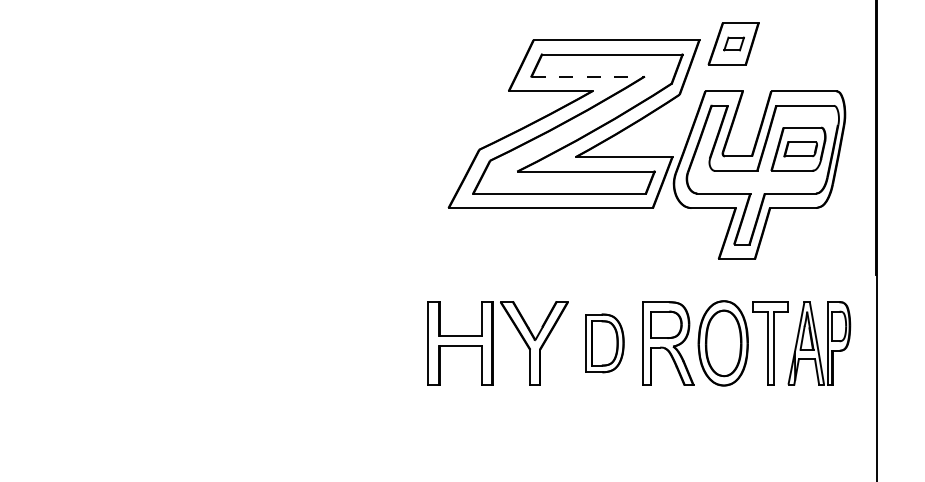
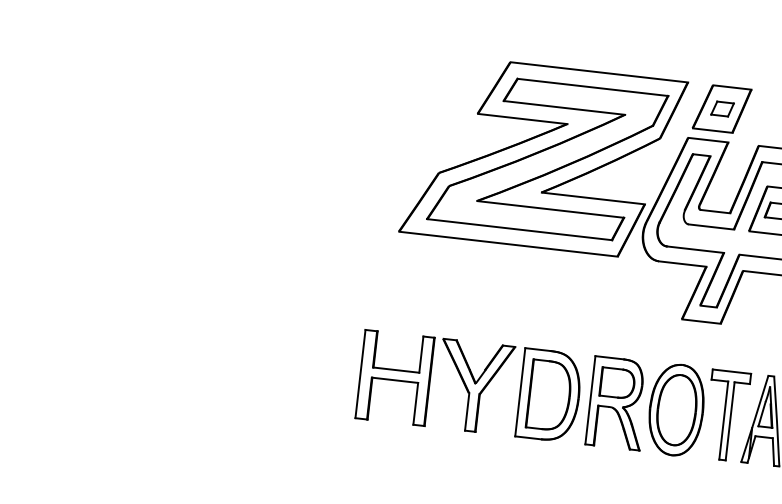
part: (733, 43) -> (721, 108), moved
line: (588, 76) -> (564, 107), dashed -> solid
part: (604, 343) -> (549, 395), size x1.43

